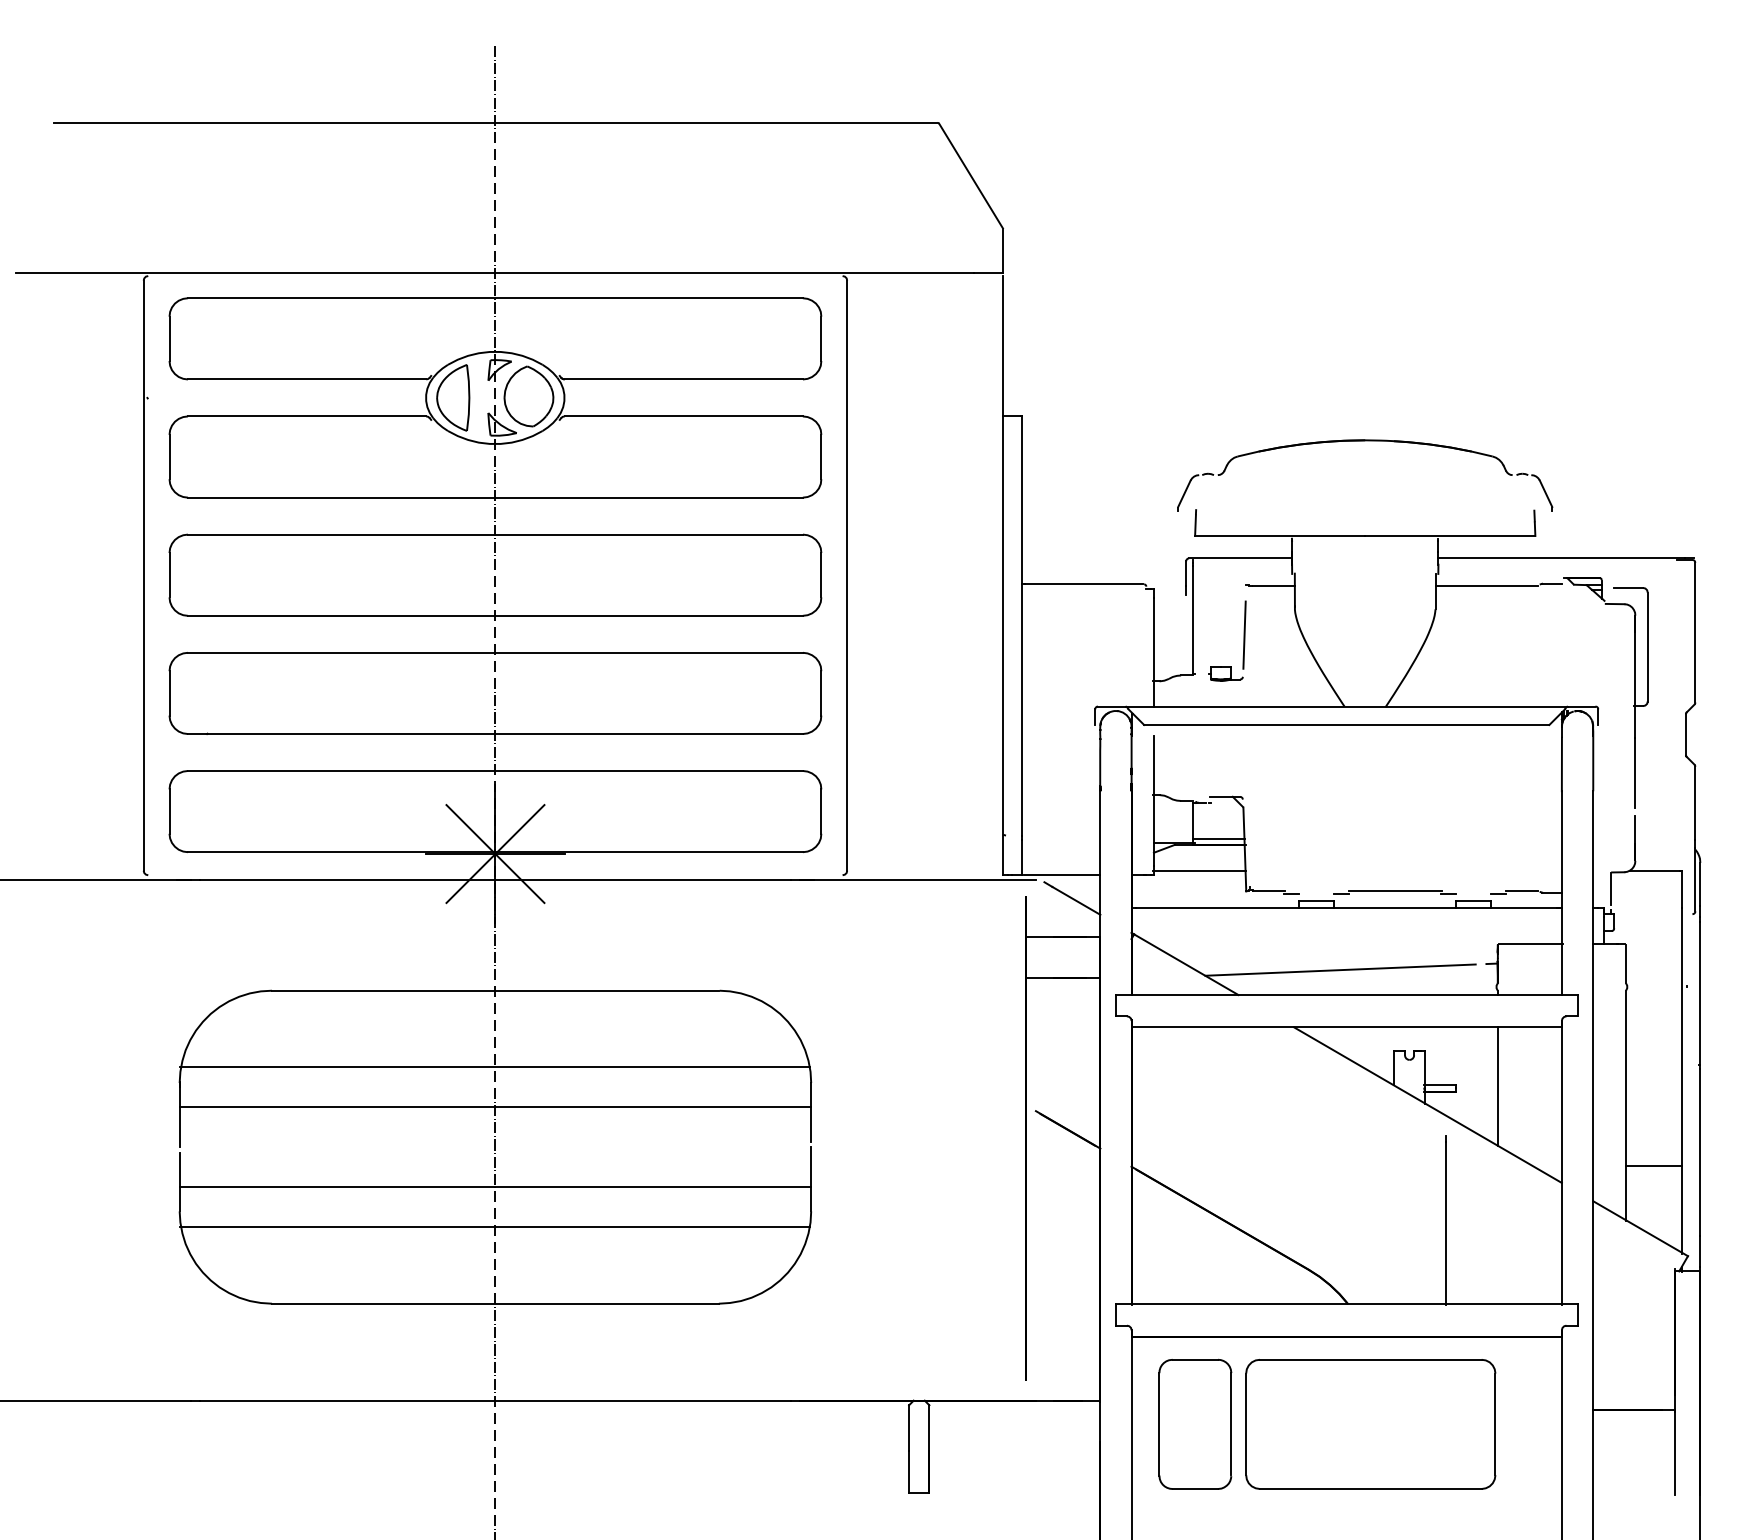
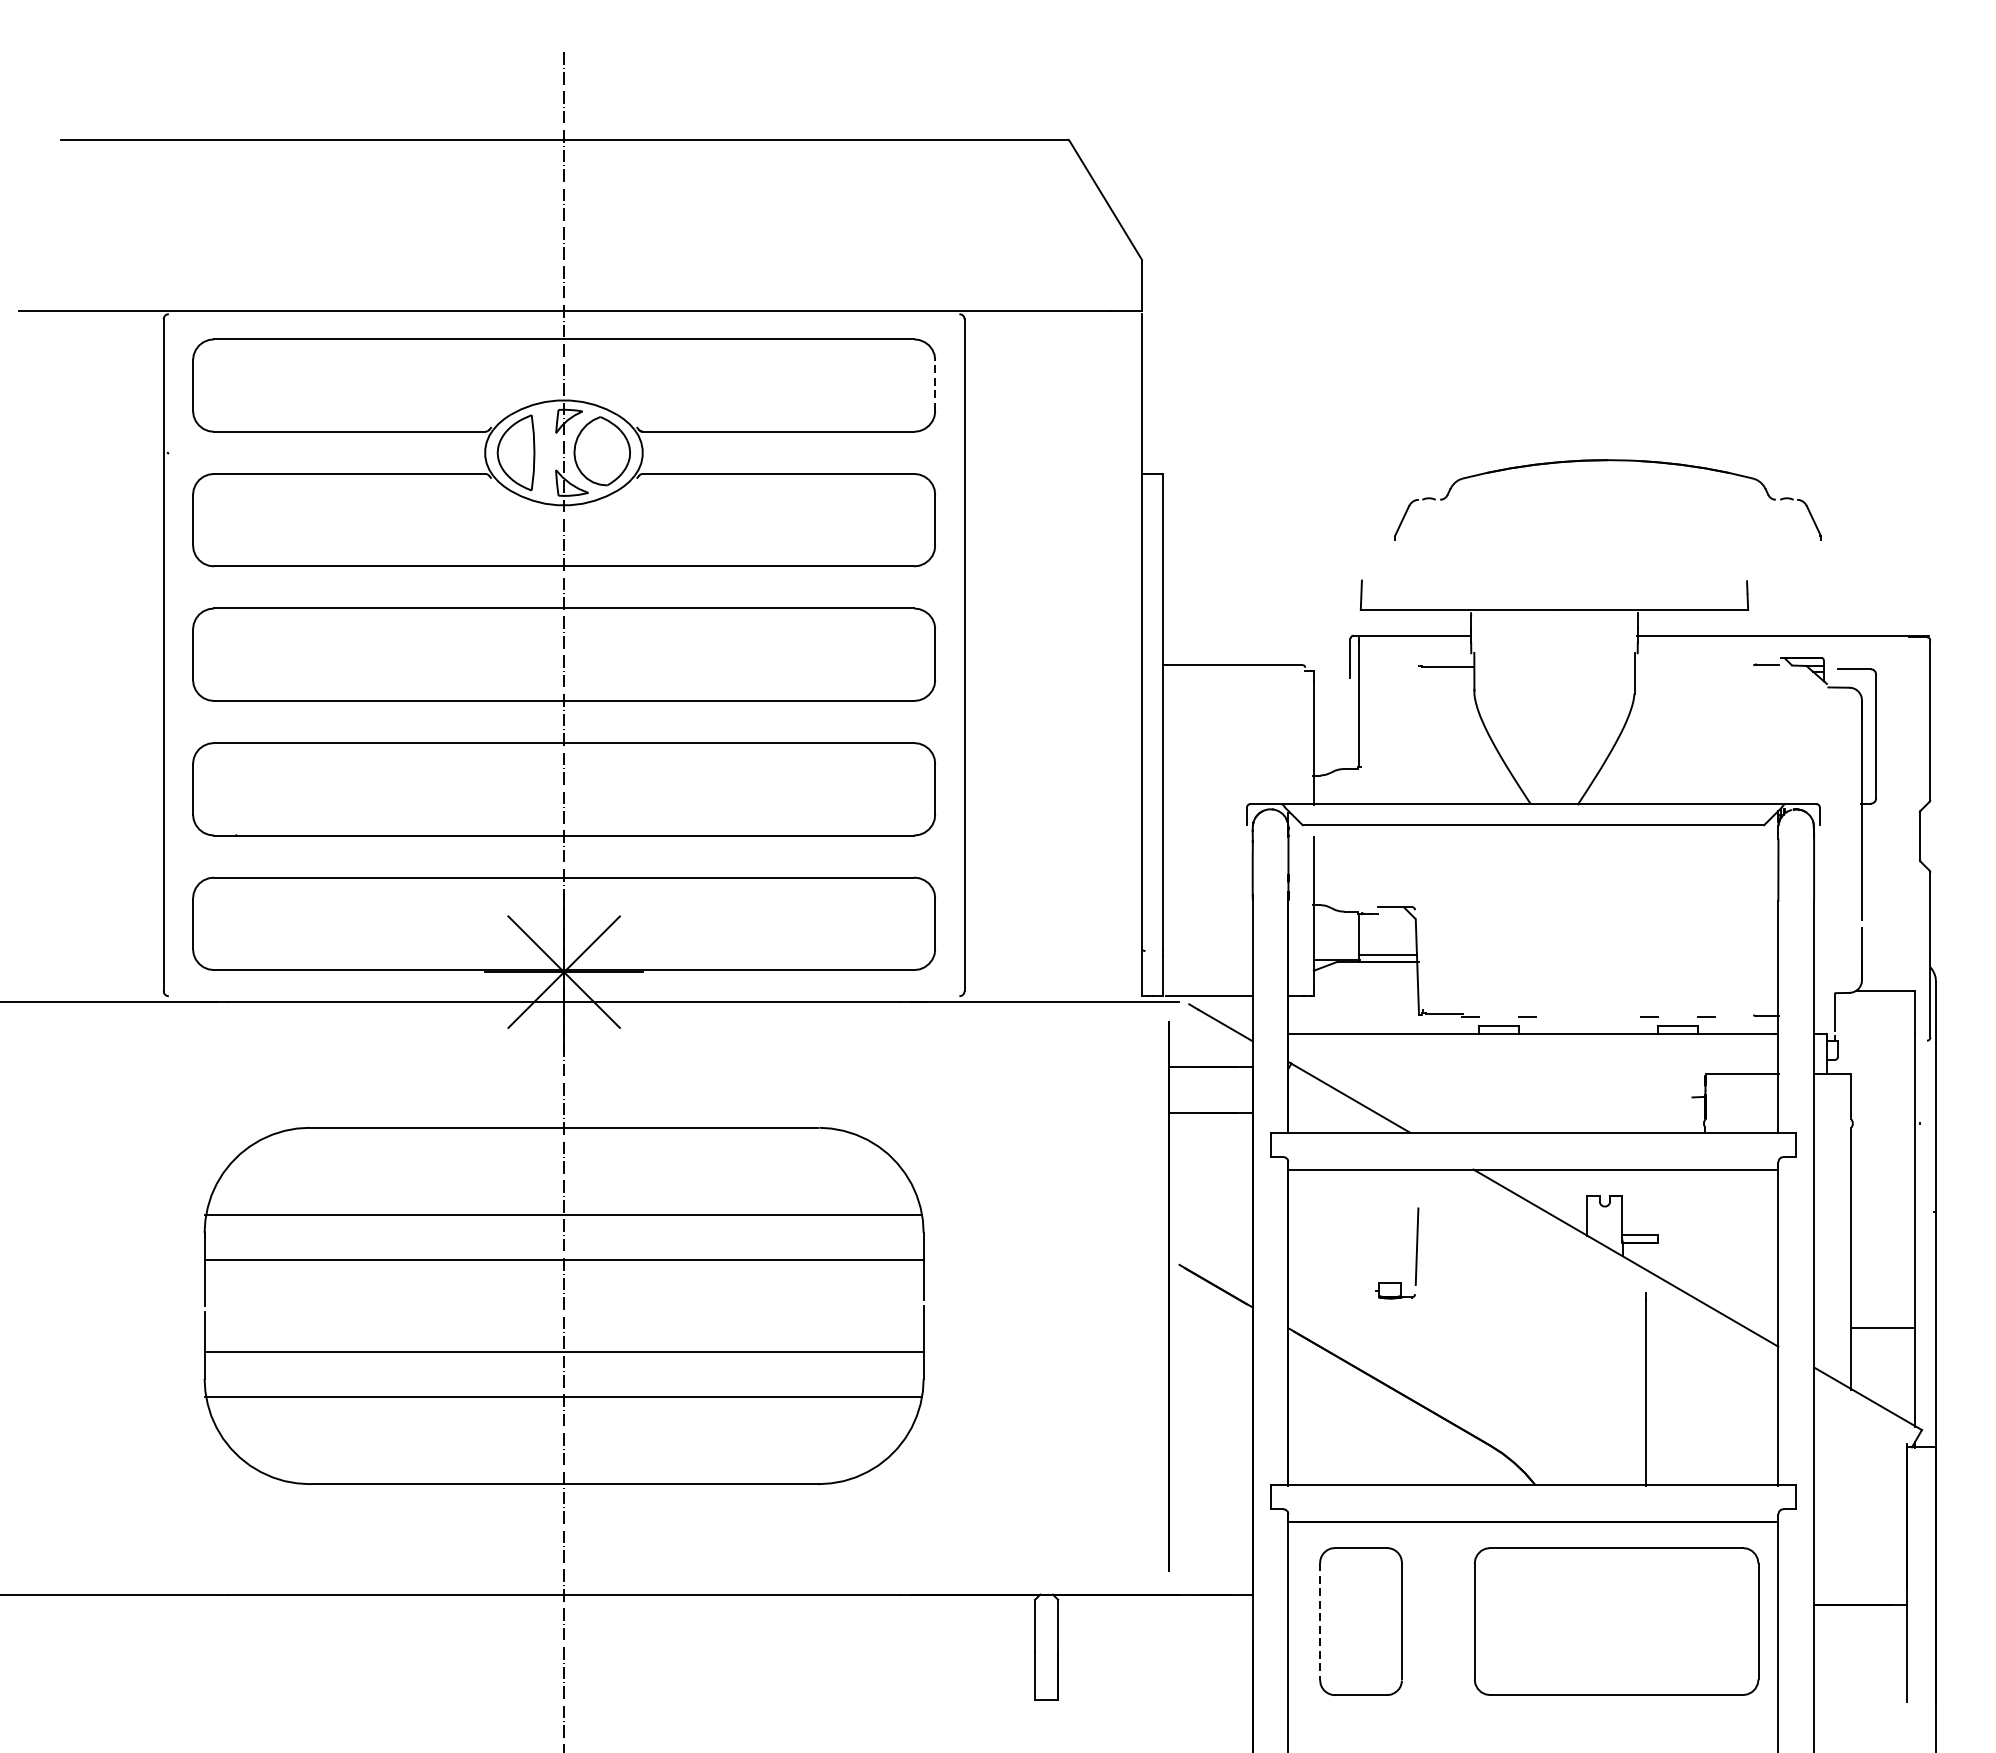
line: (821, 338) -> (935, 385), solid -> dashed
part: (1365, 441) -> (1608, 461), moved
line: (1486, 585) -> (1692, 666), removed
part: (1243, 640) -> (1415, 1252), moved
line: (1199, 870) -> (1365, 990), removed
line: (1395, 890) -> (1588, 1013), removed
line: (1522, 890) -> (1733, 1013), removed
line: (1340, 969) -> (1526, 1103), removed
line: (1497, 1086) -> (1705, 1236), removed
line: (1159, 1424) -> (1320, 1621), solid -> dashed
part: (1370, 1424) -> (1616, 1621), moved

